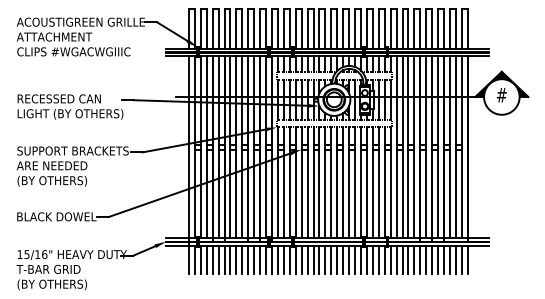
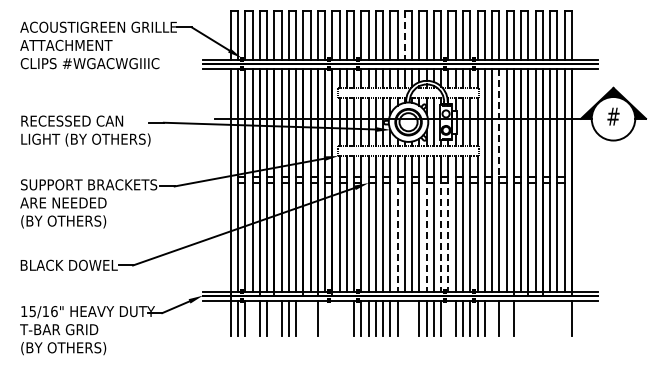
line: (330, 28) -> (404, 35), solid -> dashed
line: (408, 100) -> (499, 123), solid -> dashed
line: (325, 191) -> (397, 234), solid -> dashed
line: (348, 191) -> (426, 234), solid -> dashed
line: (361, 191) -> (441, 234), solid -> dashed
line: (366, 191) -> (448, 234), solid -> dashed
line: (206, 259) -> (252, 317), removed
line: (224, 259) -> (274, 317), removed
line: (248, 259) -> (303, 317), removed
line: (254, 259) -> (310, 317), removed
line: (266, 259) -> (325, 317), removed
line: (272, 259) -> (332, 317), removed
line: (277, 259) -> (339, 317), removed
line: (283, 259) -> (346, 317), removed
line: (330, 259) -> (404, 317), removed
line: (337, 259) -> (412, 317), removed
line: (366, 259) -> (448, 317), removed
line: (402, 259) -> (492, 317), removed
line: (414, 259) -> (506, 317), removed
line: (426, 259) -> (521, 317), removed
line: (432, 259) -> (528, 317), removed
line: (438, 259) -> (535, 317), removed
line: (443, 259) -> (542, 317), removed
line: (450, 259) -> (550, 317), removed
line: (456, 259) -> (557, 317), removed
line: (461, 259) -> (564, 317), removed

